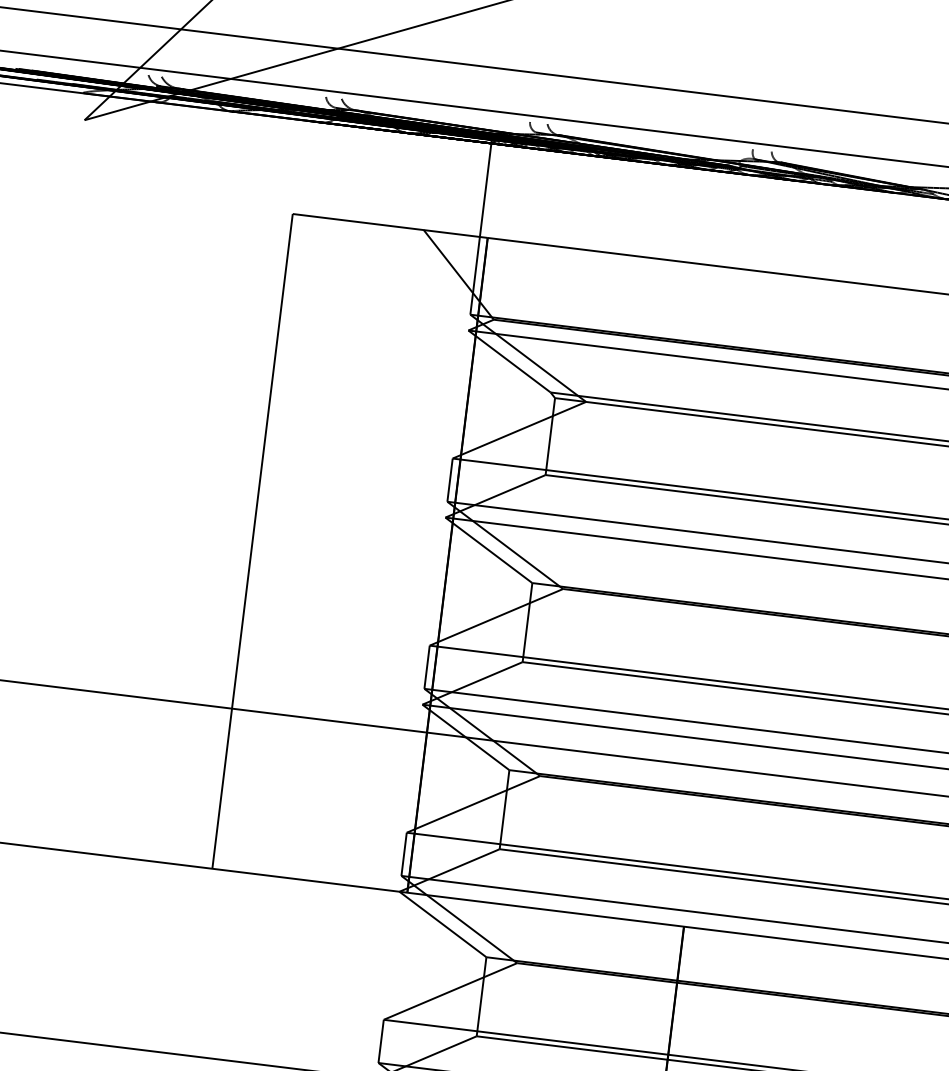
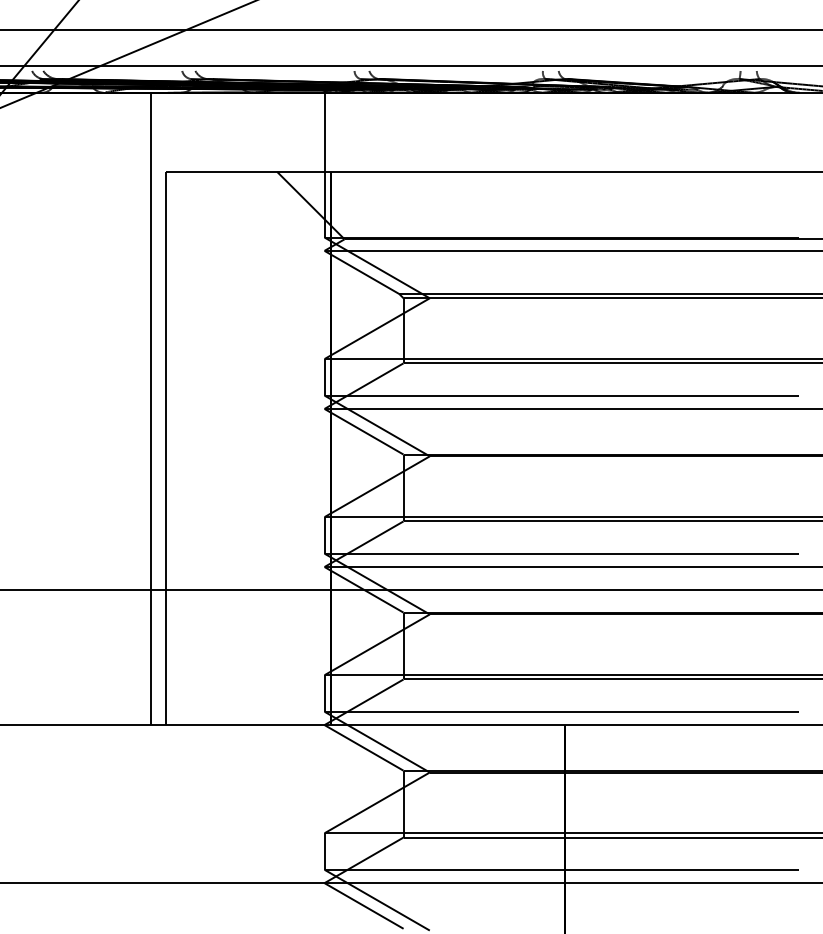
line: (239, 491) -> (150, 408), added

